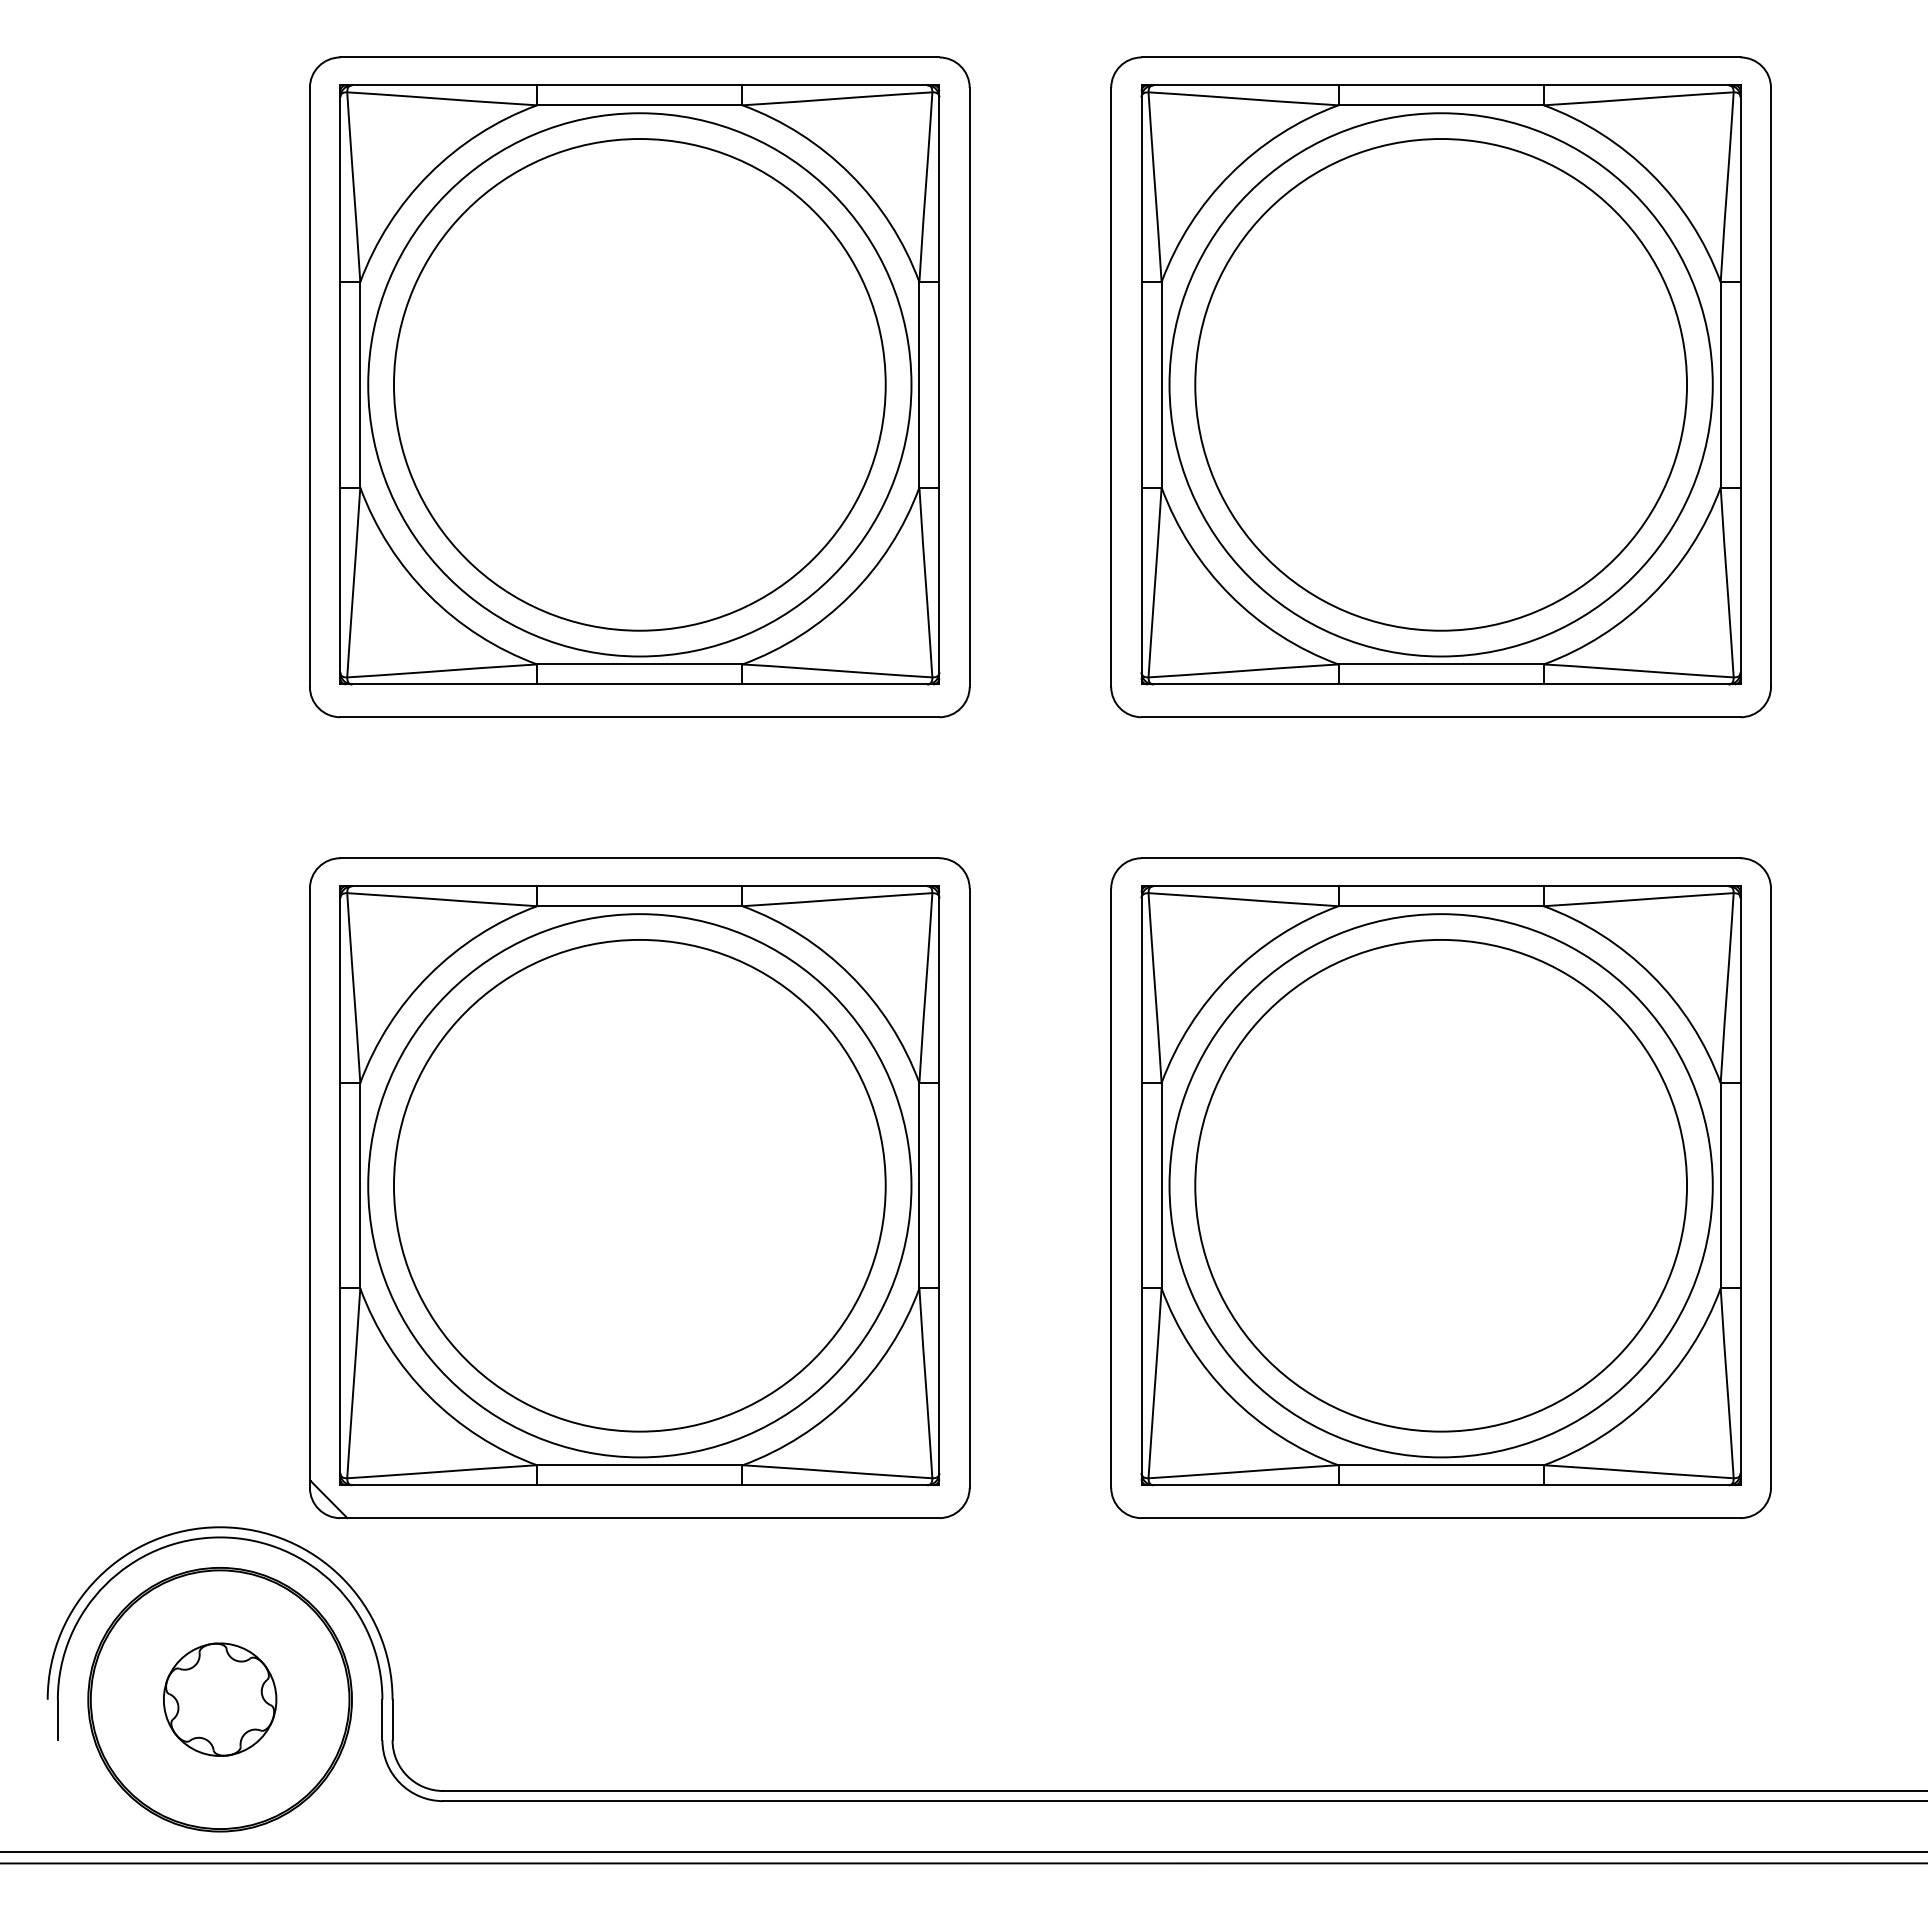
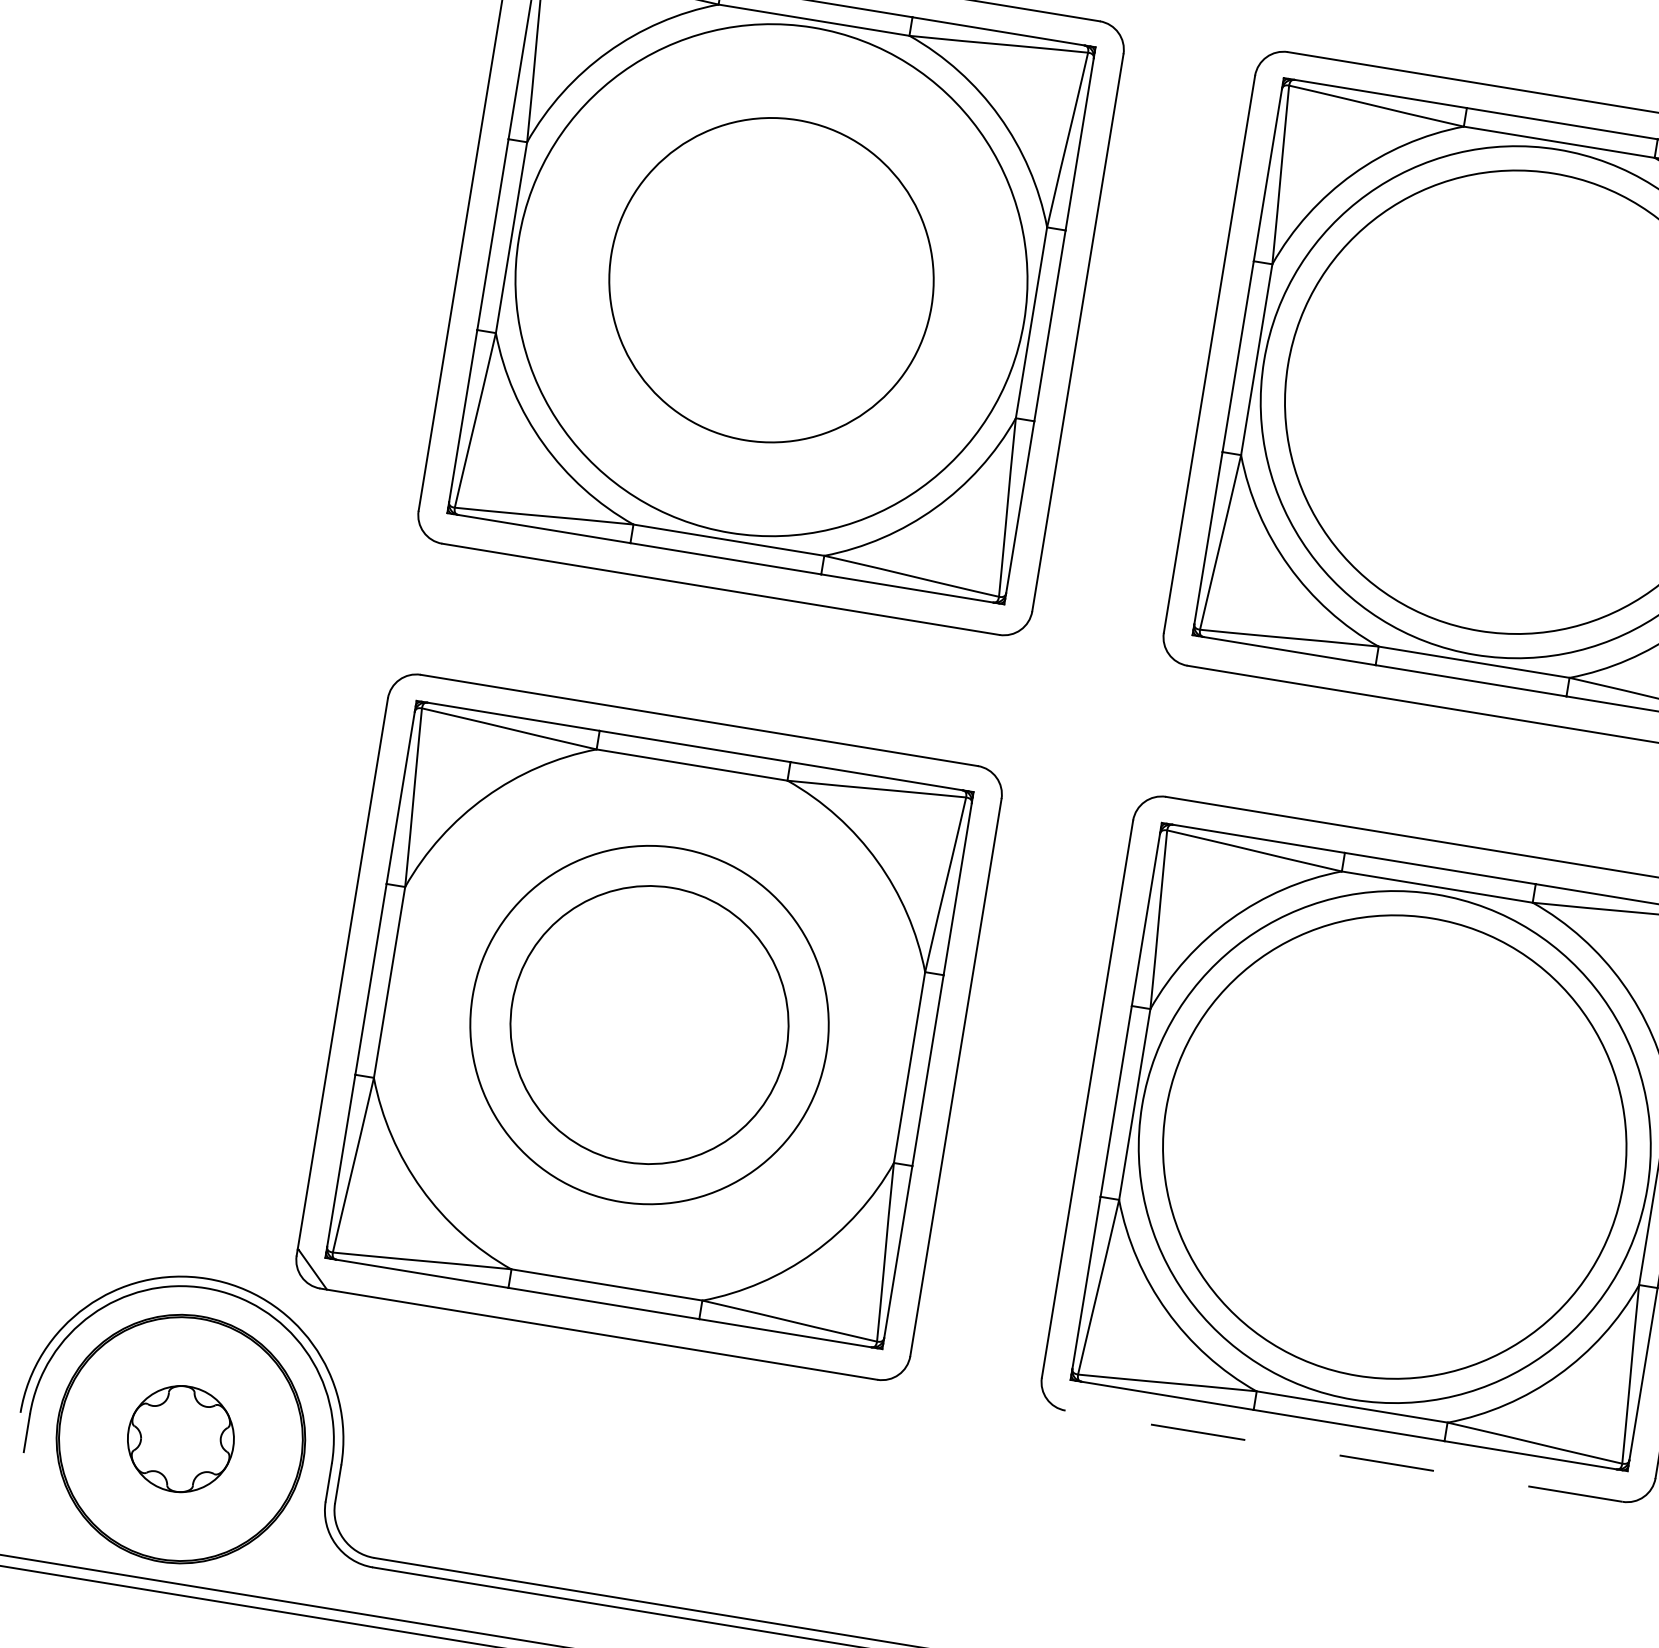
circle: (639, 384) -> (771, 279), size x0.7
circle: (639, 1185) -> (649, 1024), size x0.6
circle: (639, 1185) -> (649, 1024), size x0.7
line: (1440, 1518) -> (1343, 1456), solid -> dashed

